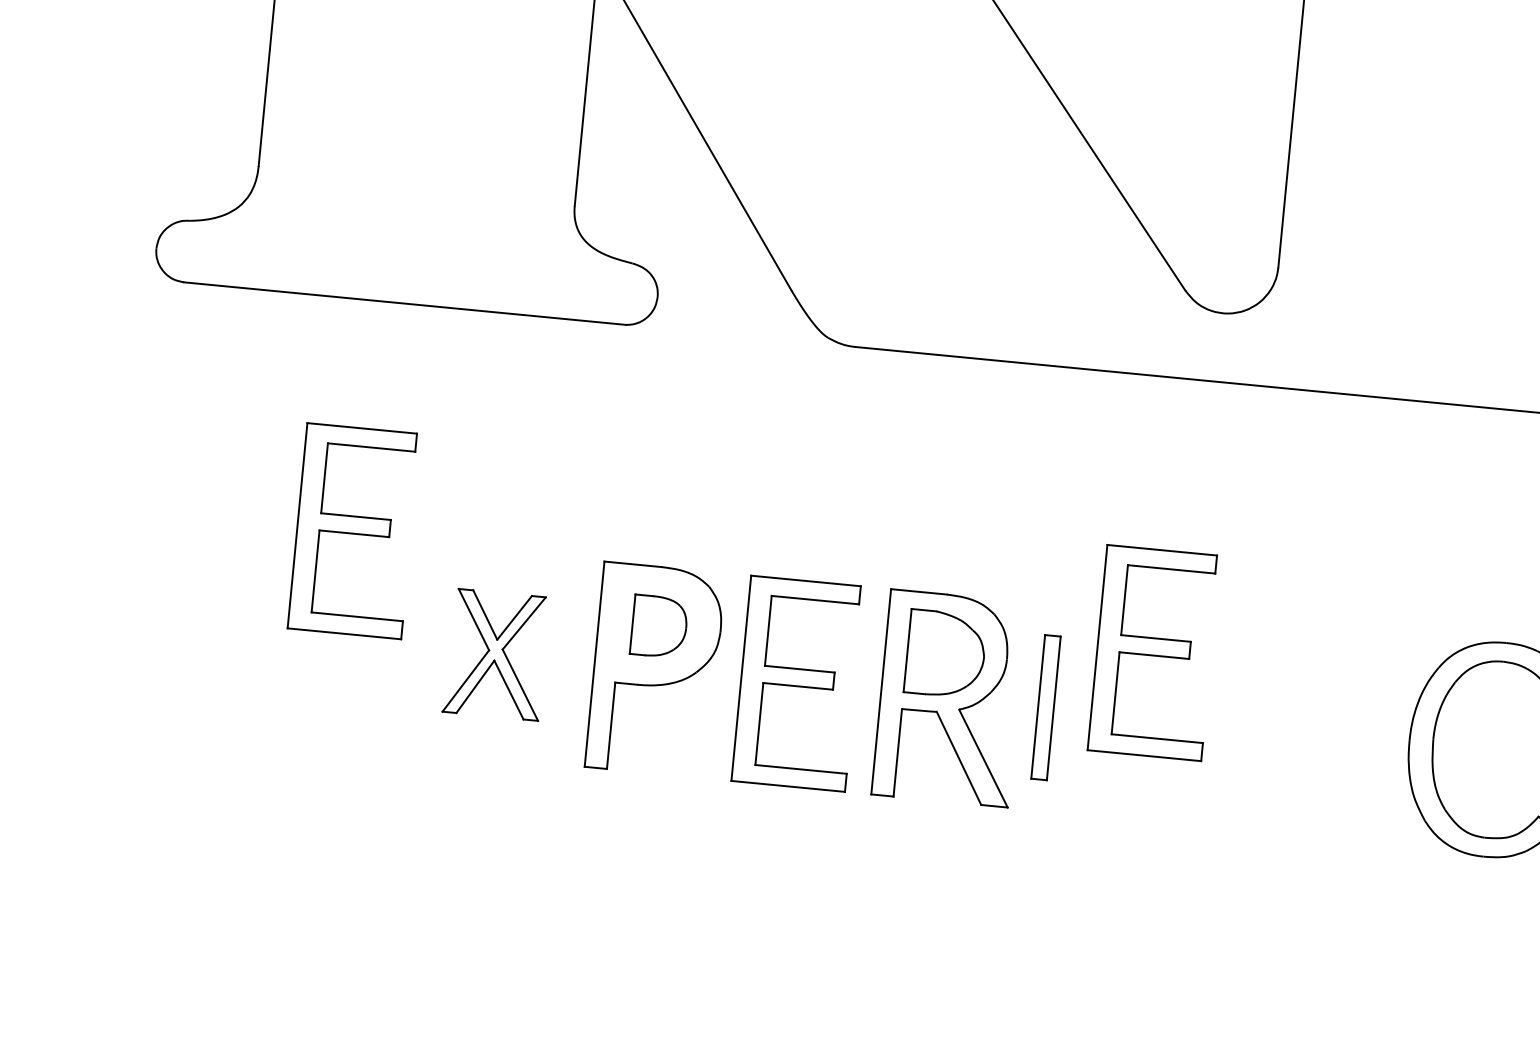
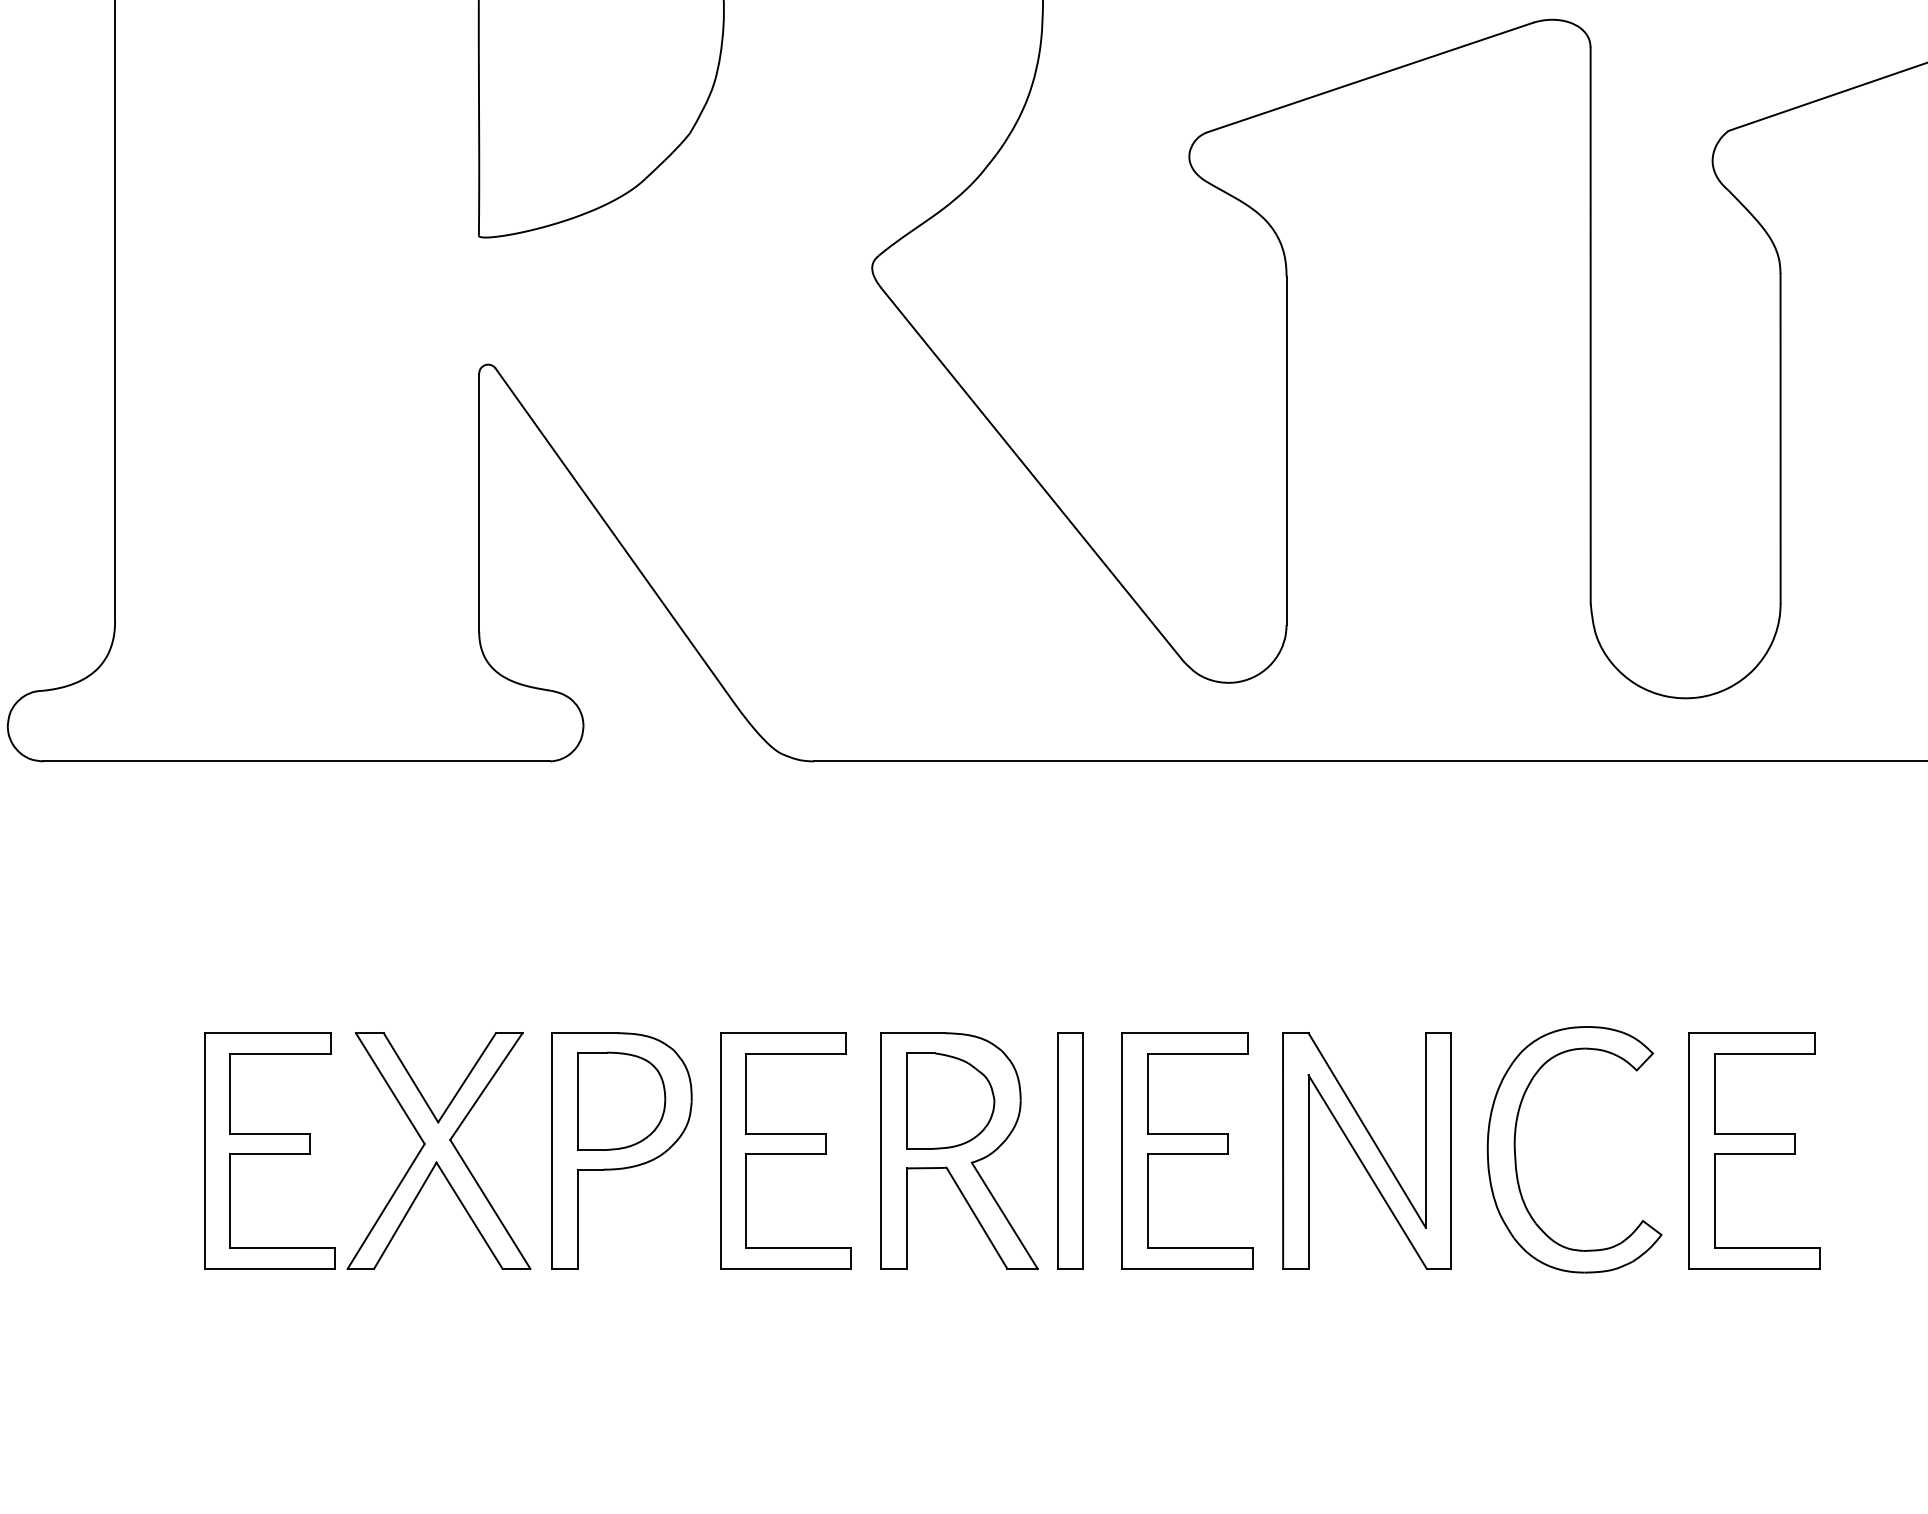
part: (353, 530) -> (269, 1150), moved
part: (659, 626) -> (621, 1100), size x1.43
part: (1154, 652) -> (1187, 1150), moved
part: (495, 654) -> (438, 1150), size x1.67
part: (1046, 707) -> (1070, 1150), size x1.43
part: (1303, 732) -> (1366, 1150), added

